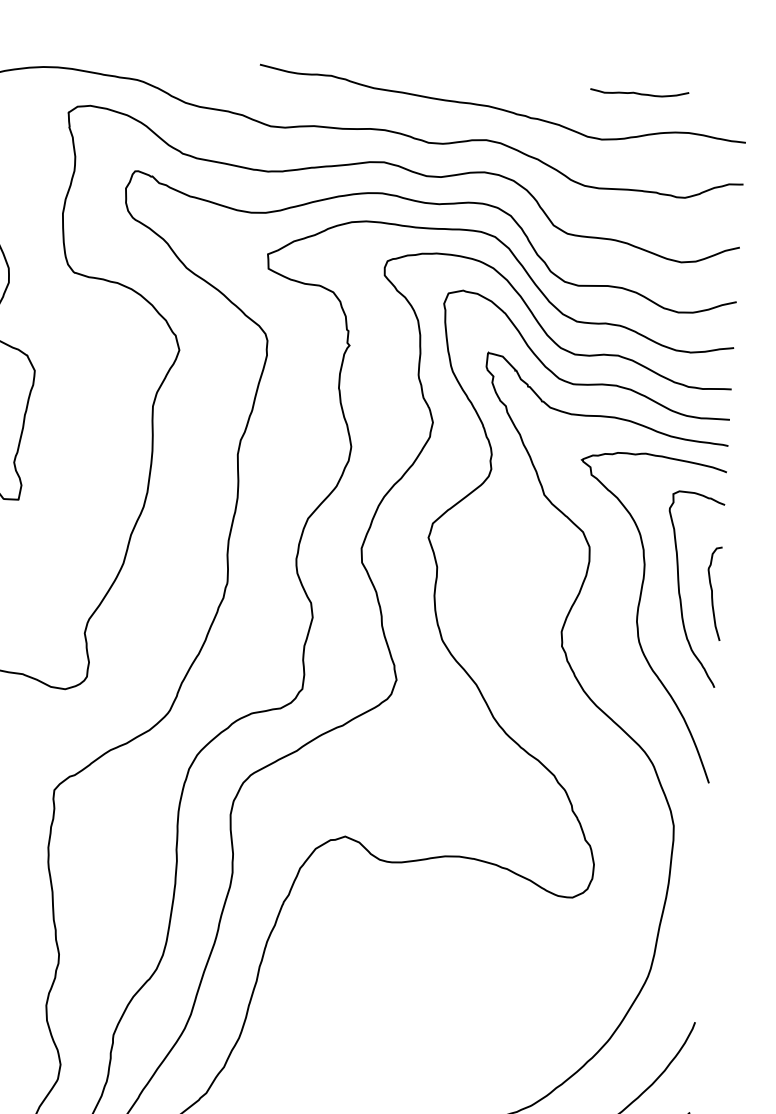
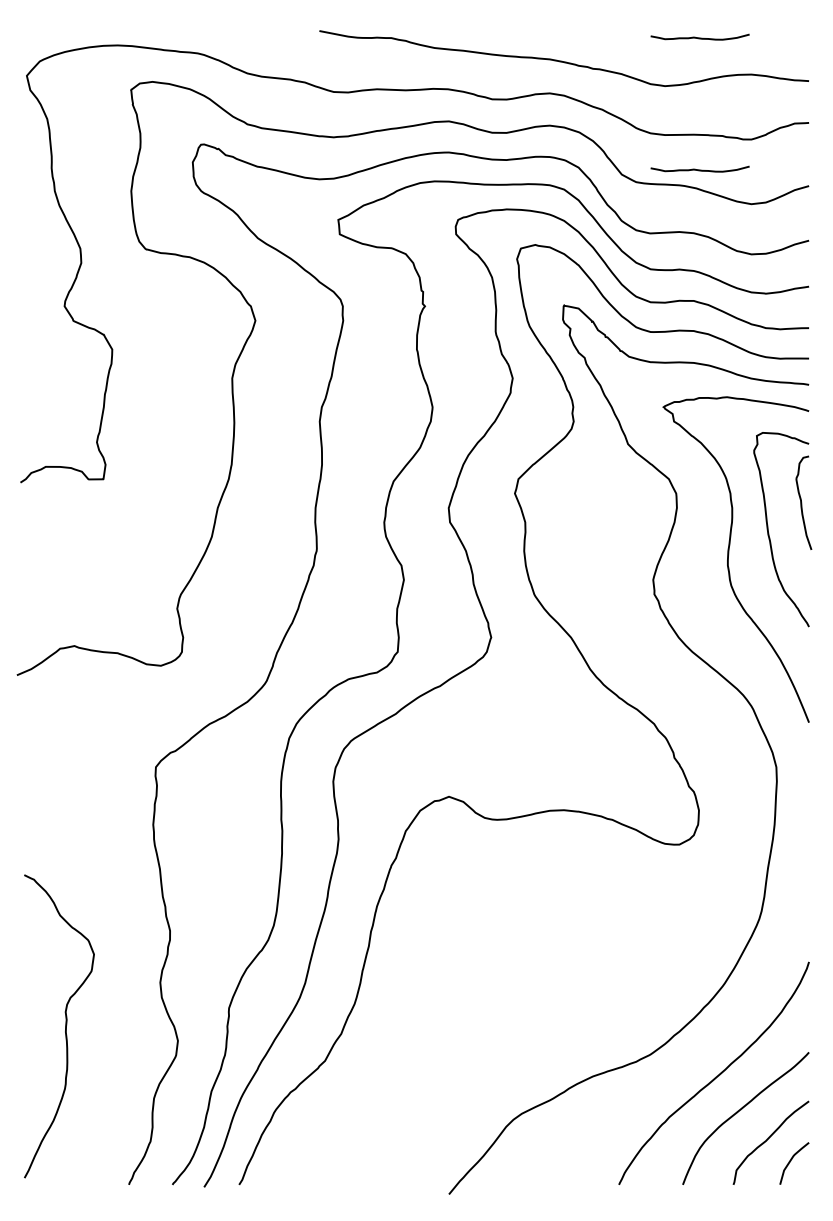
curve: (631, 224) -> (699, 169), added
curve: (713, 593) -> (802, 502), moved

